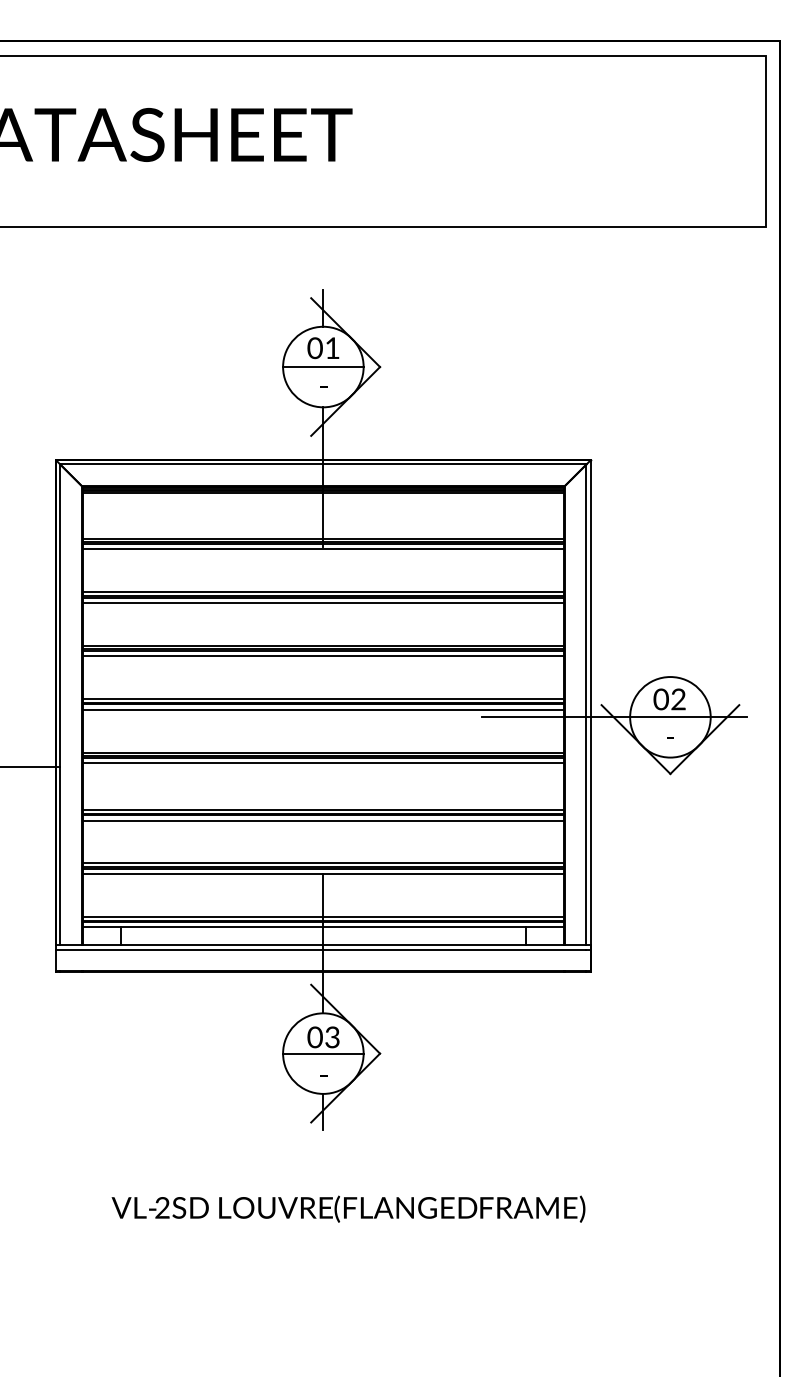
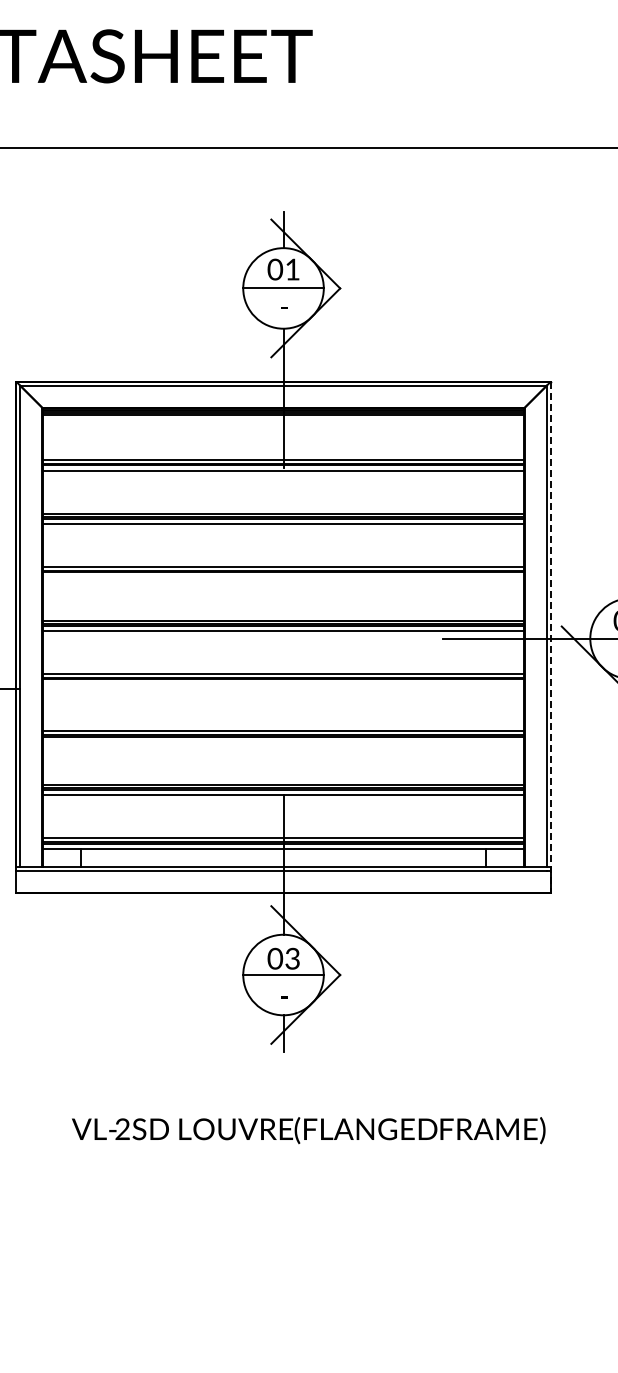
line: (323, 656) -> (283, 577), removed
line: (590, 716) -> (550, 637), solid -> dashed
line: (323, 763) -> (283, 684), removed
line: (323, 820) -> (283, 741), removed

